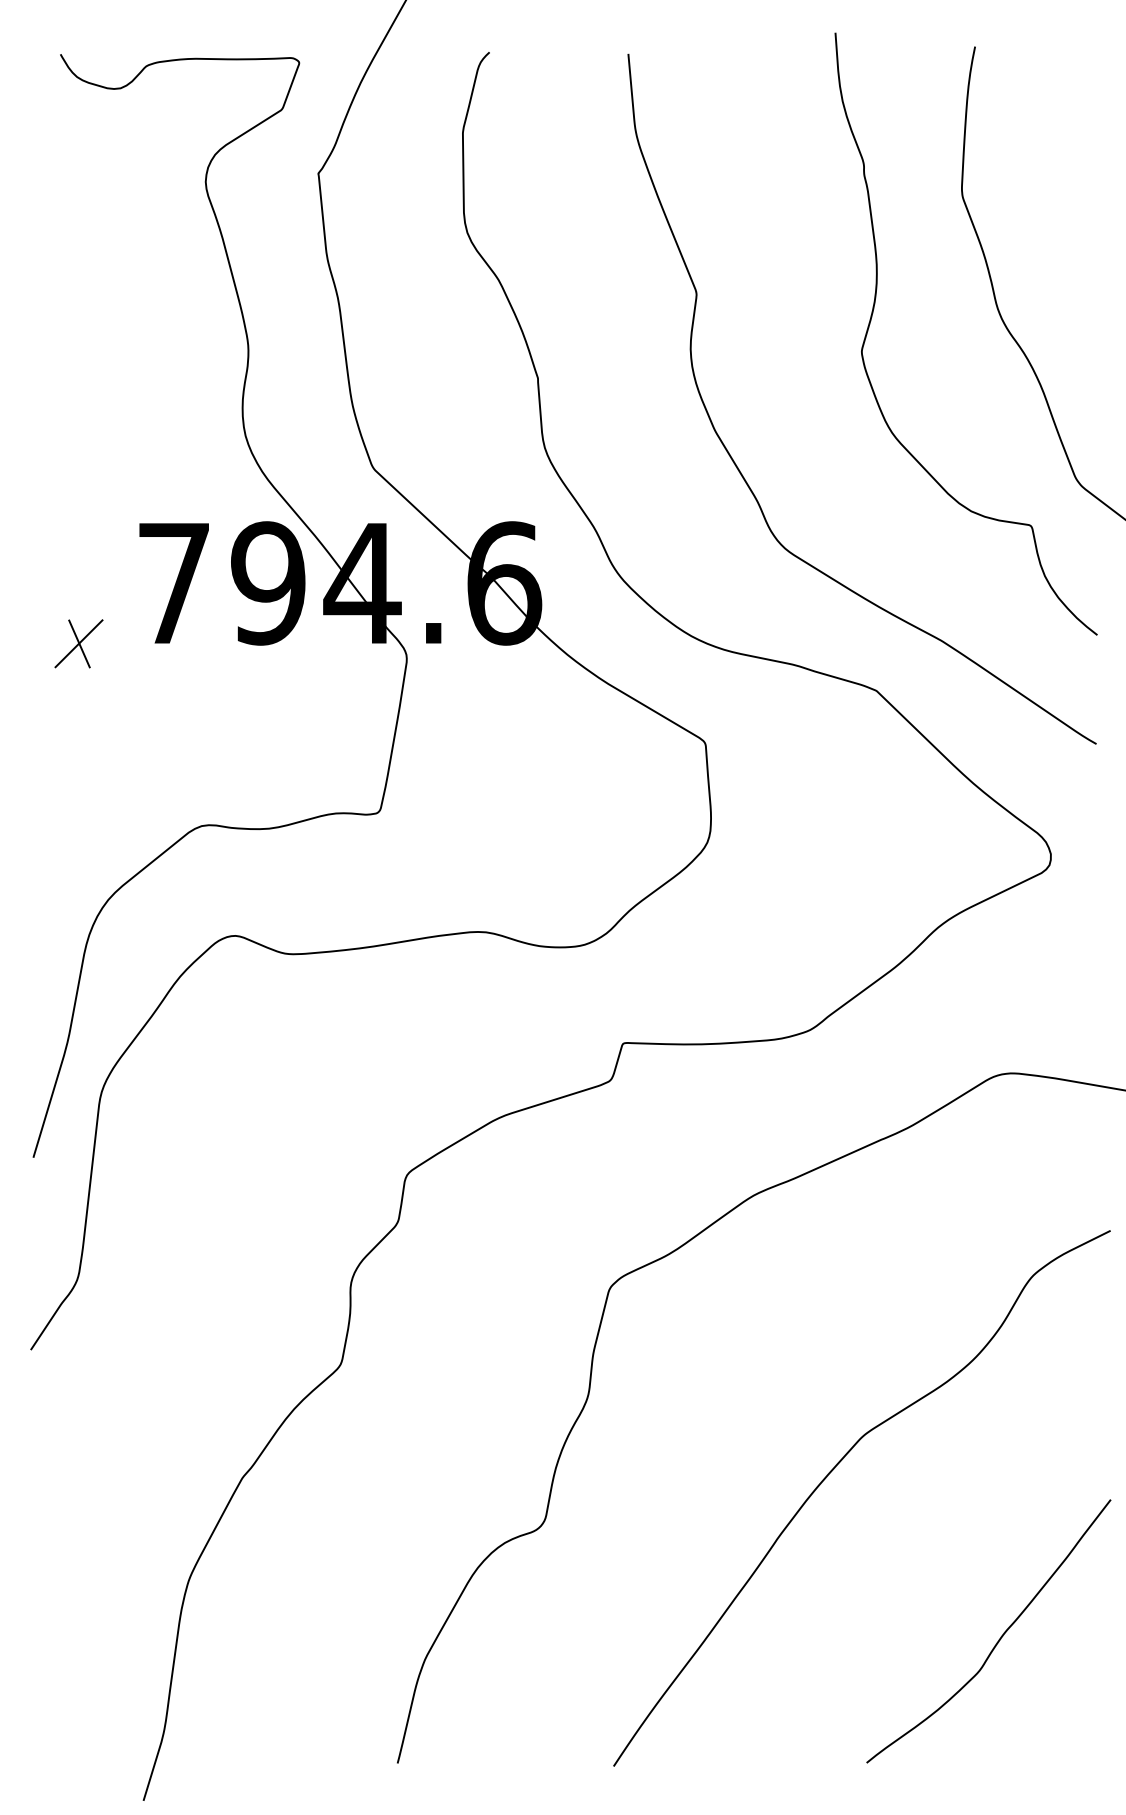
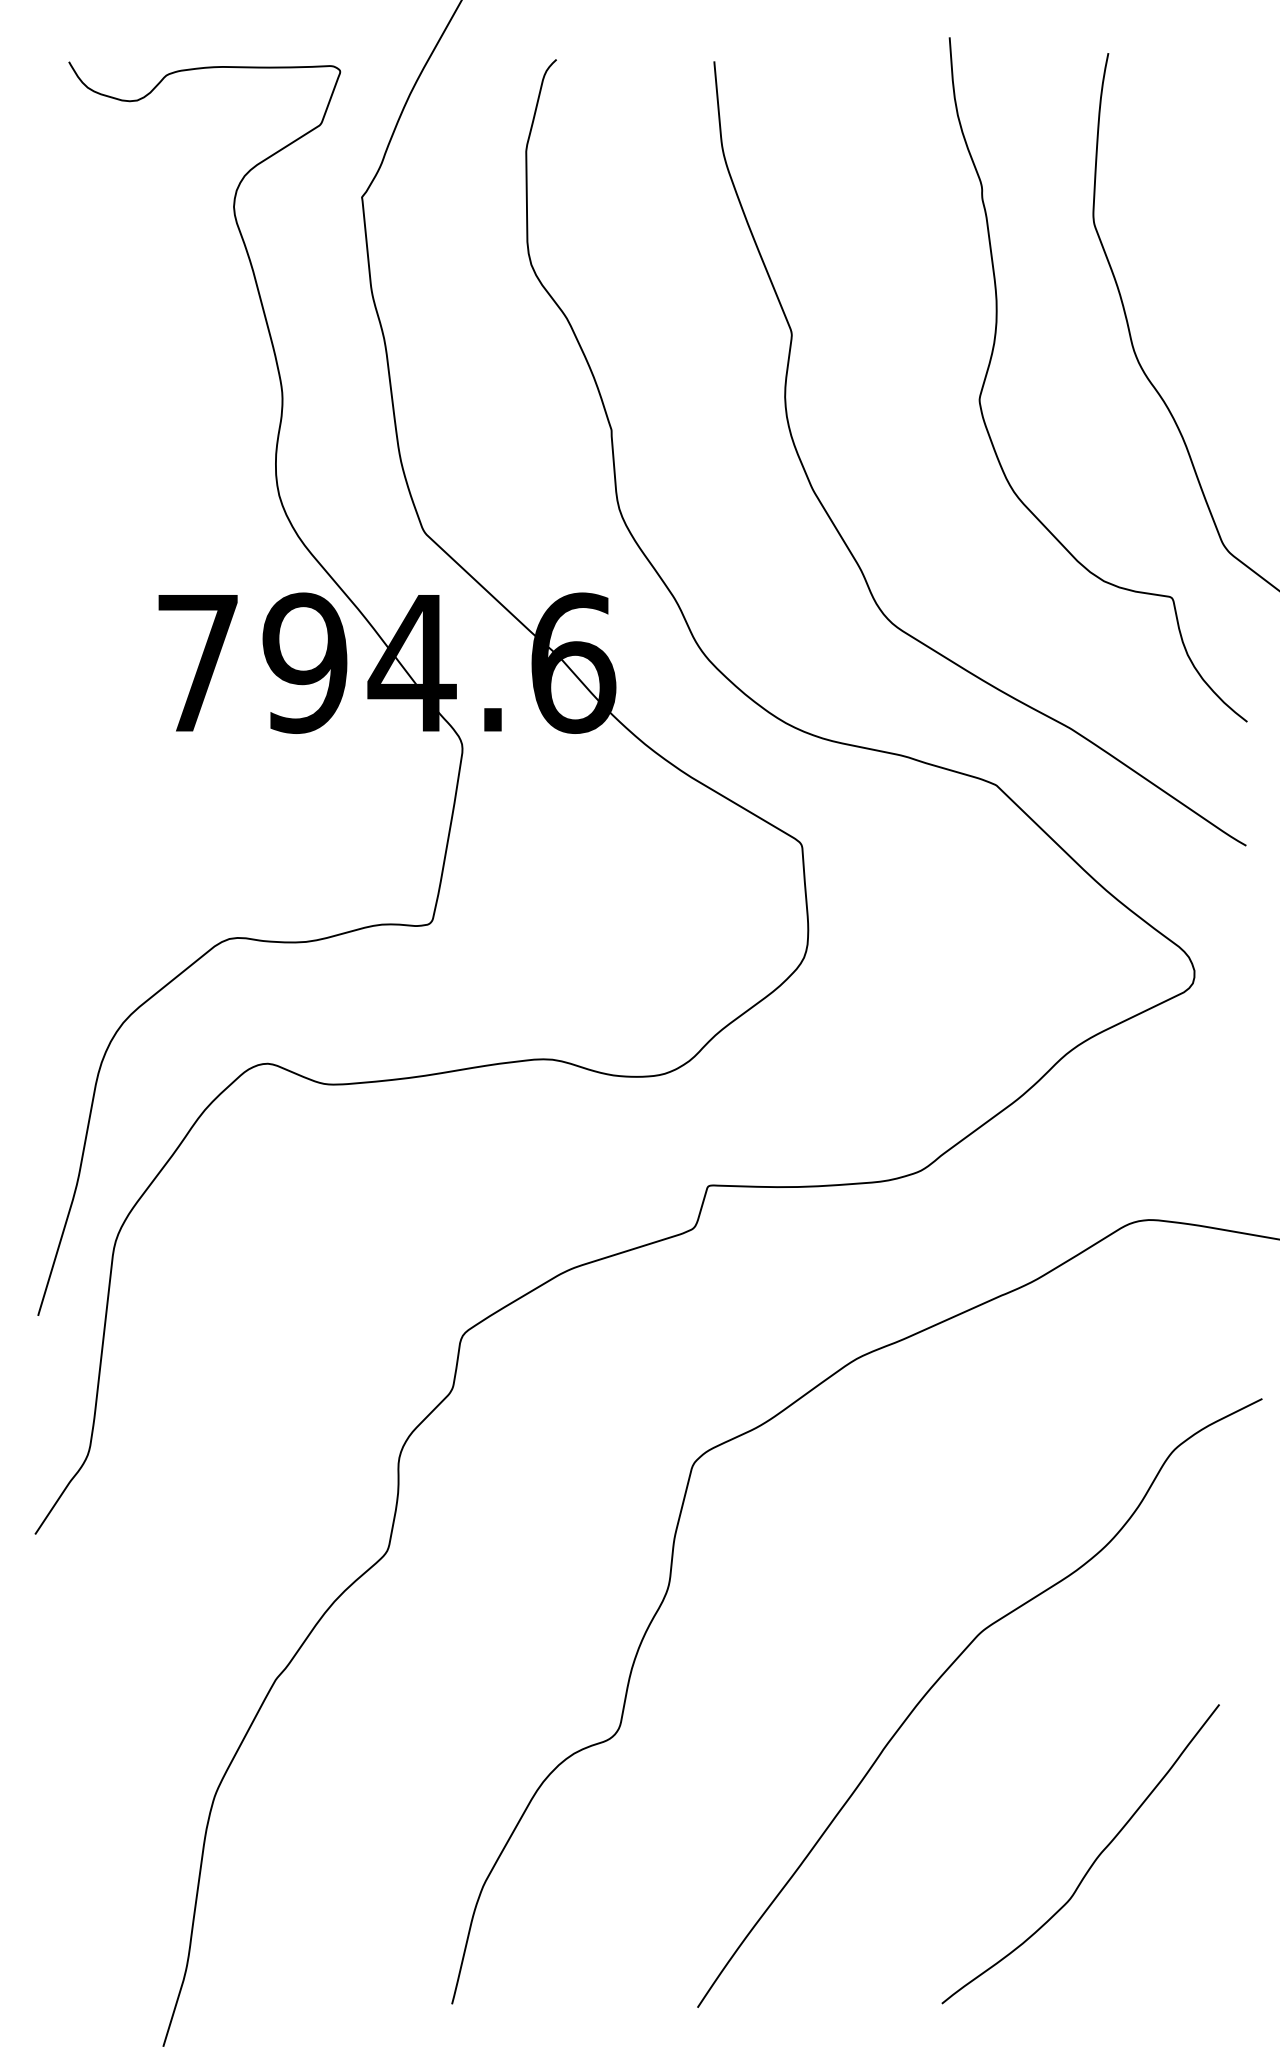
part: (78, 643) -> (89, 731), removed
curve: (998, 1639) -> (1091, 1863), moved

